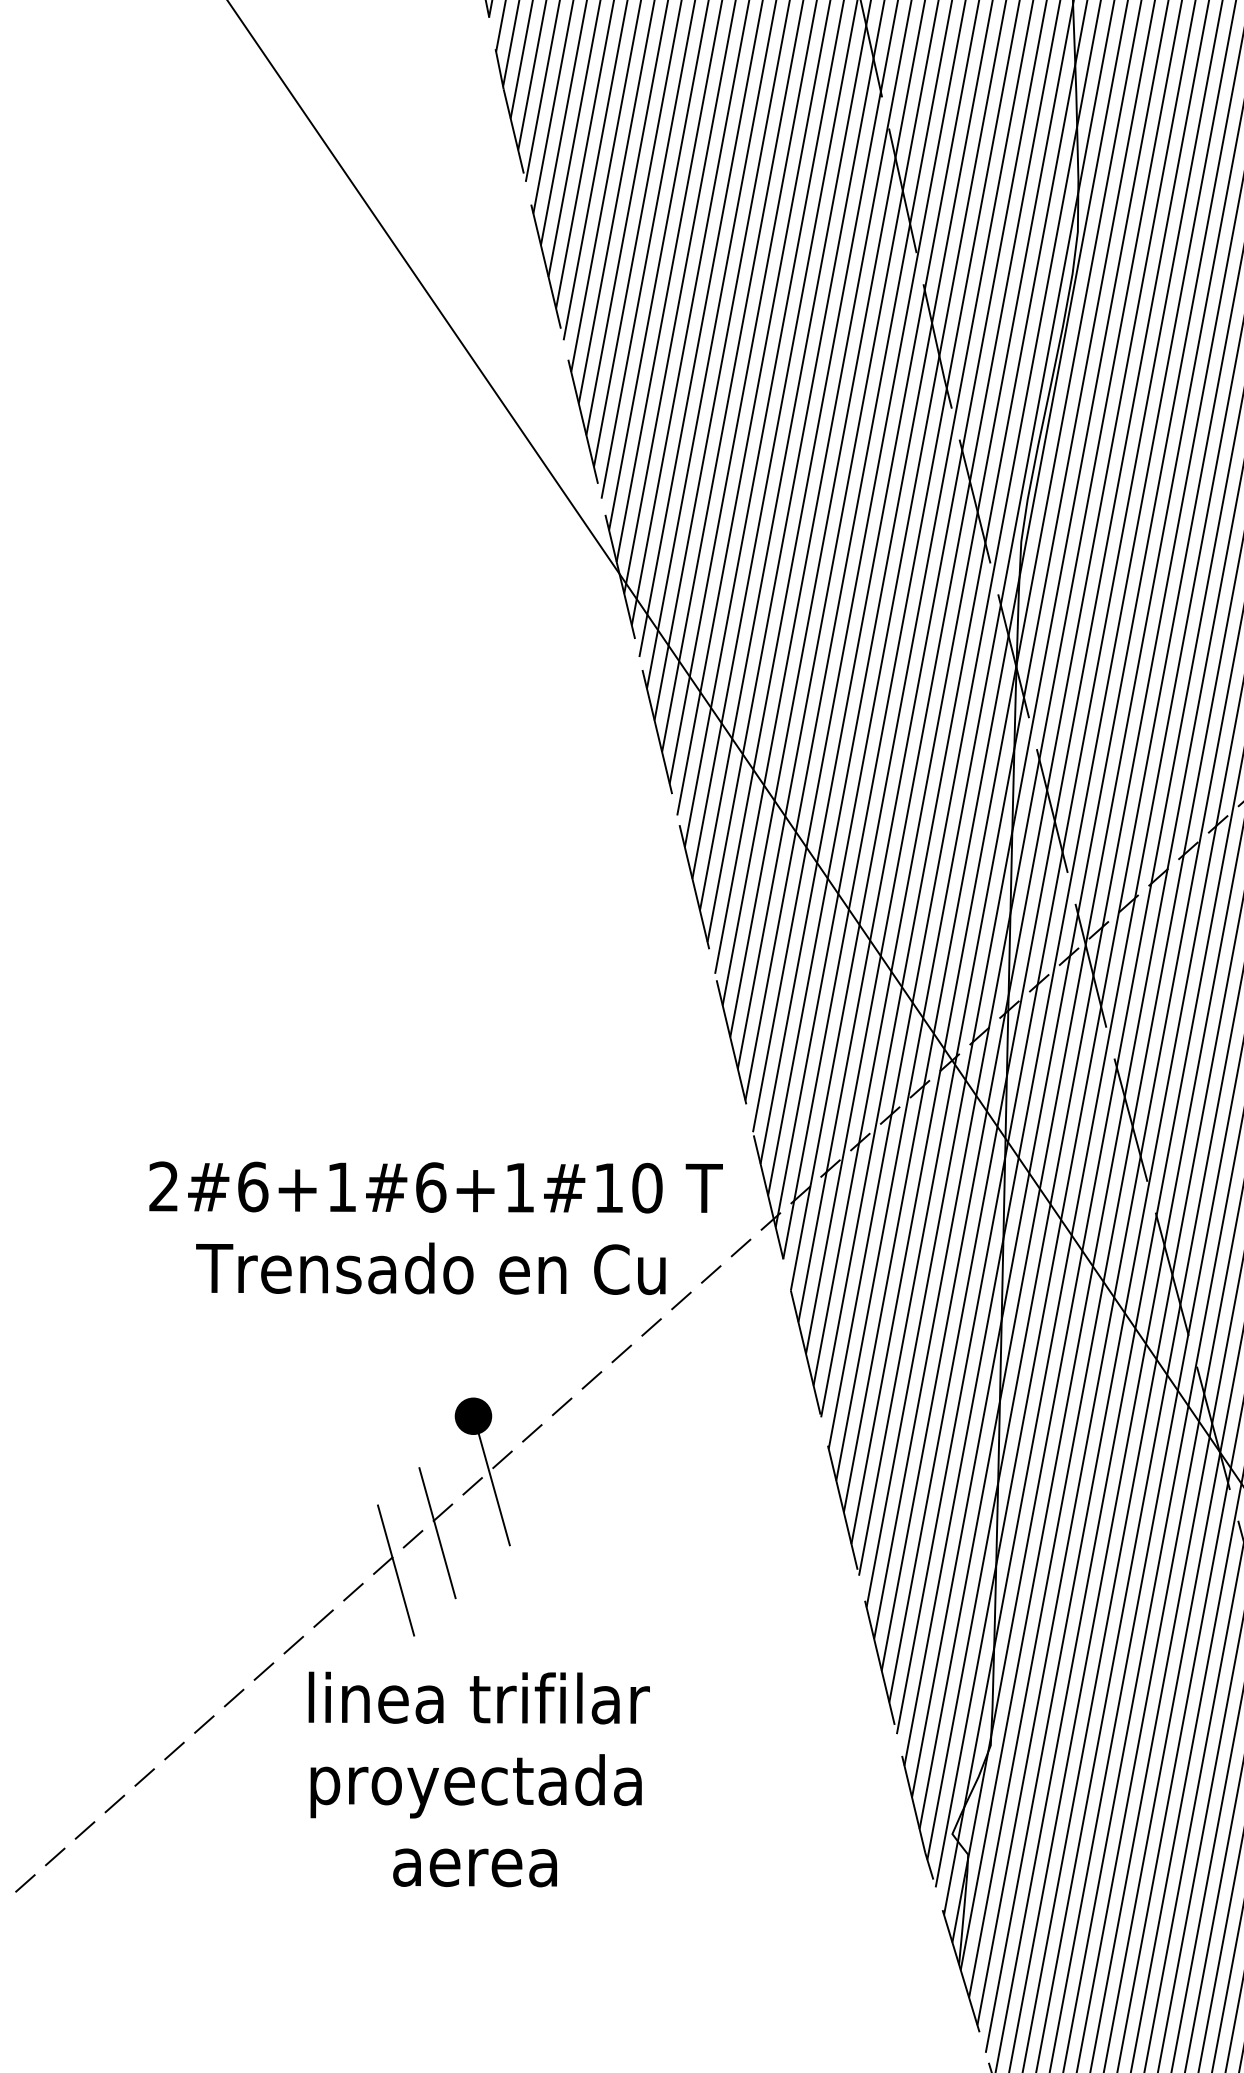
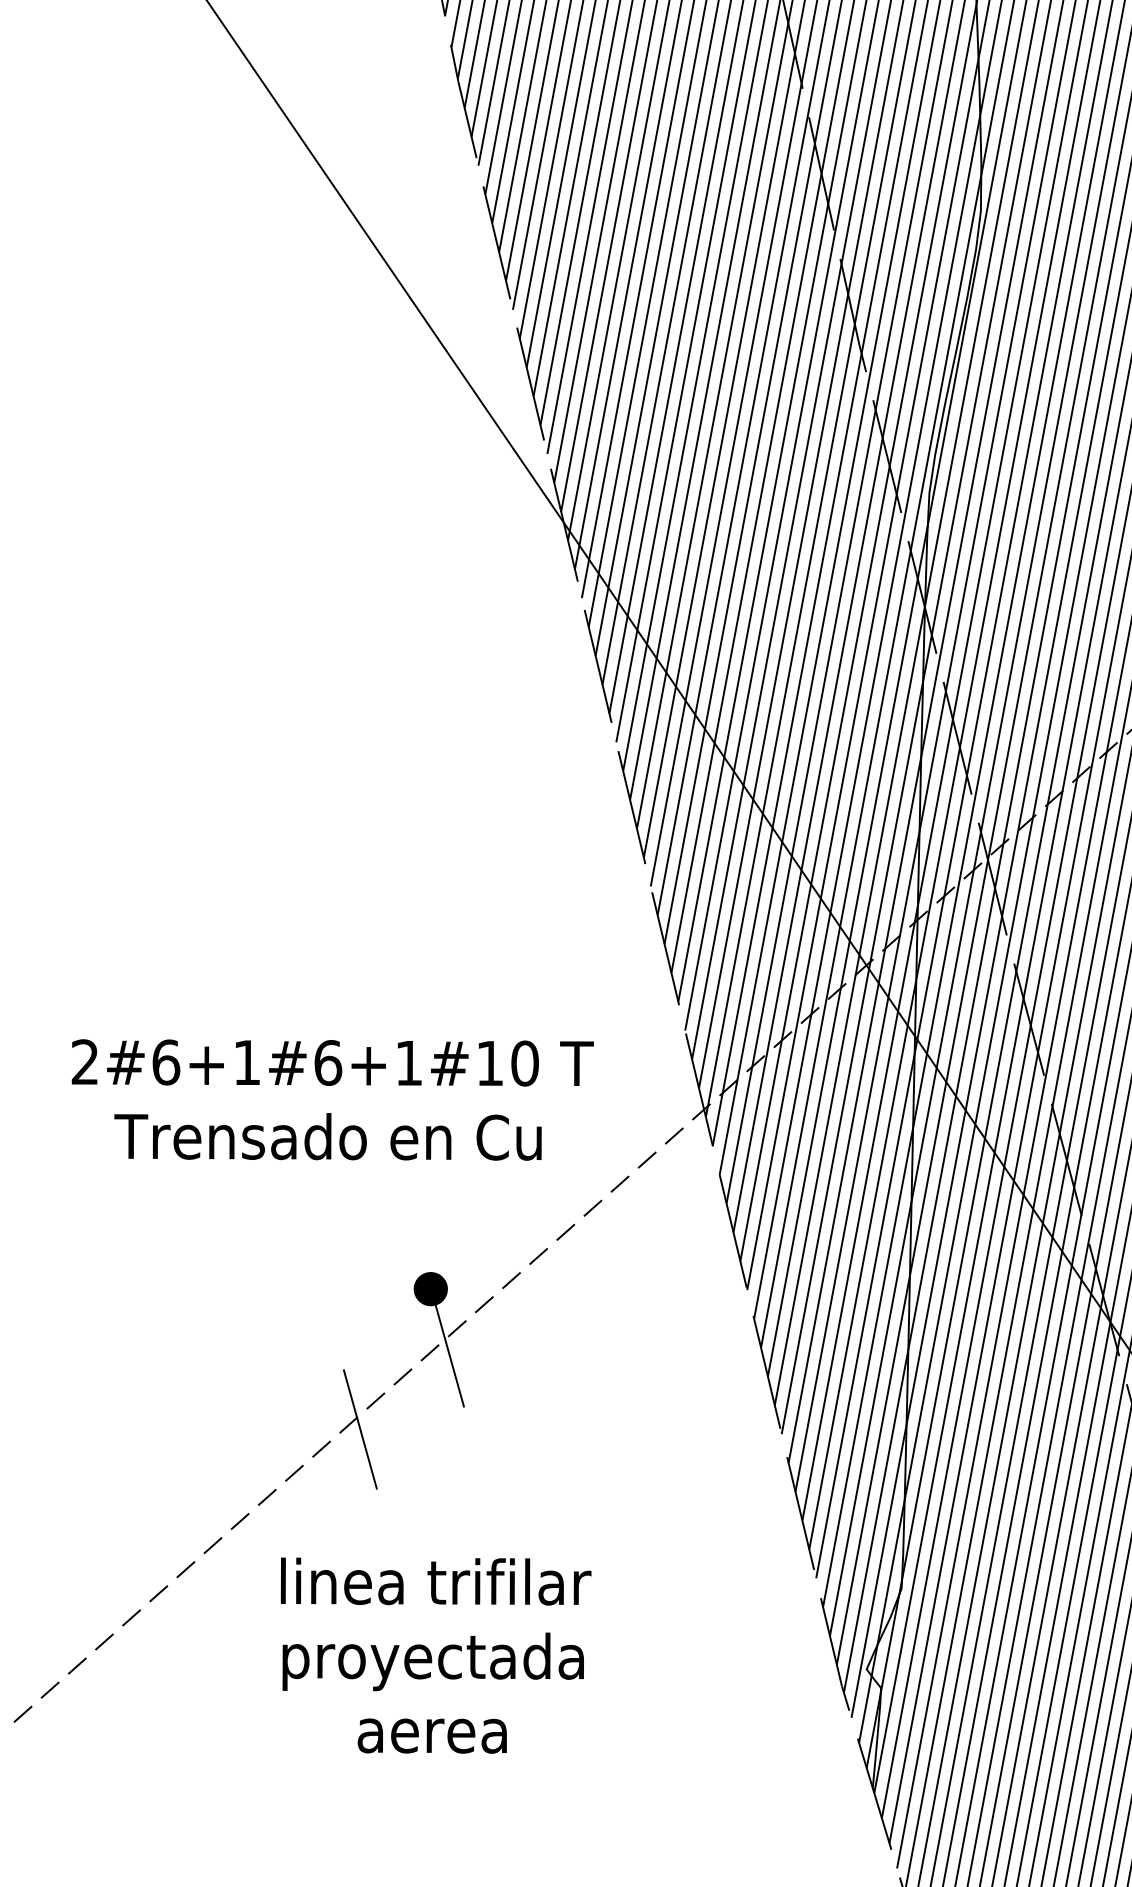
text: (435, 1227) -> (332, 1099), moved
line: (436, 1533) -> (397, 1395), removed
text: (478, 1779) -> (435, 1655), moved

